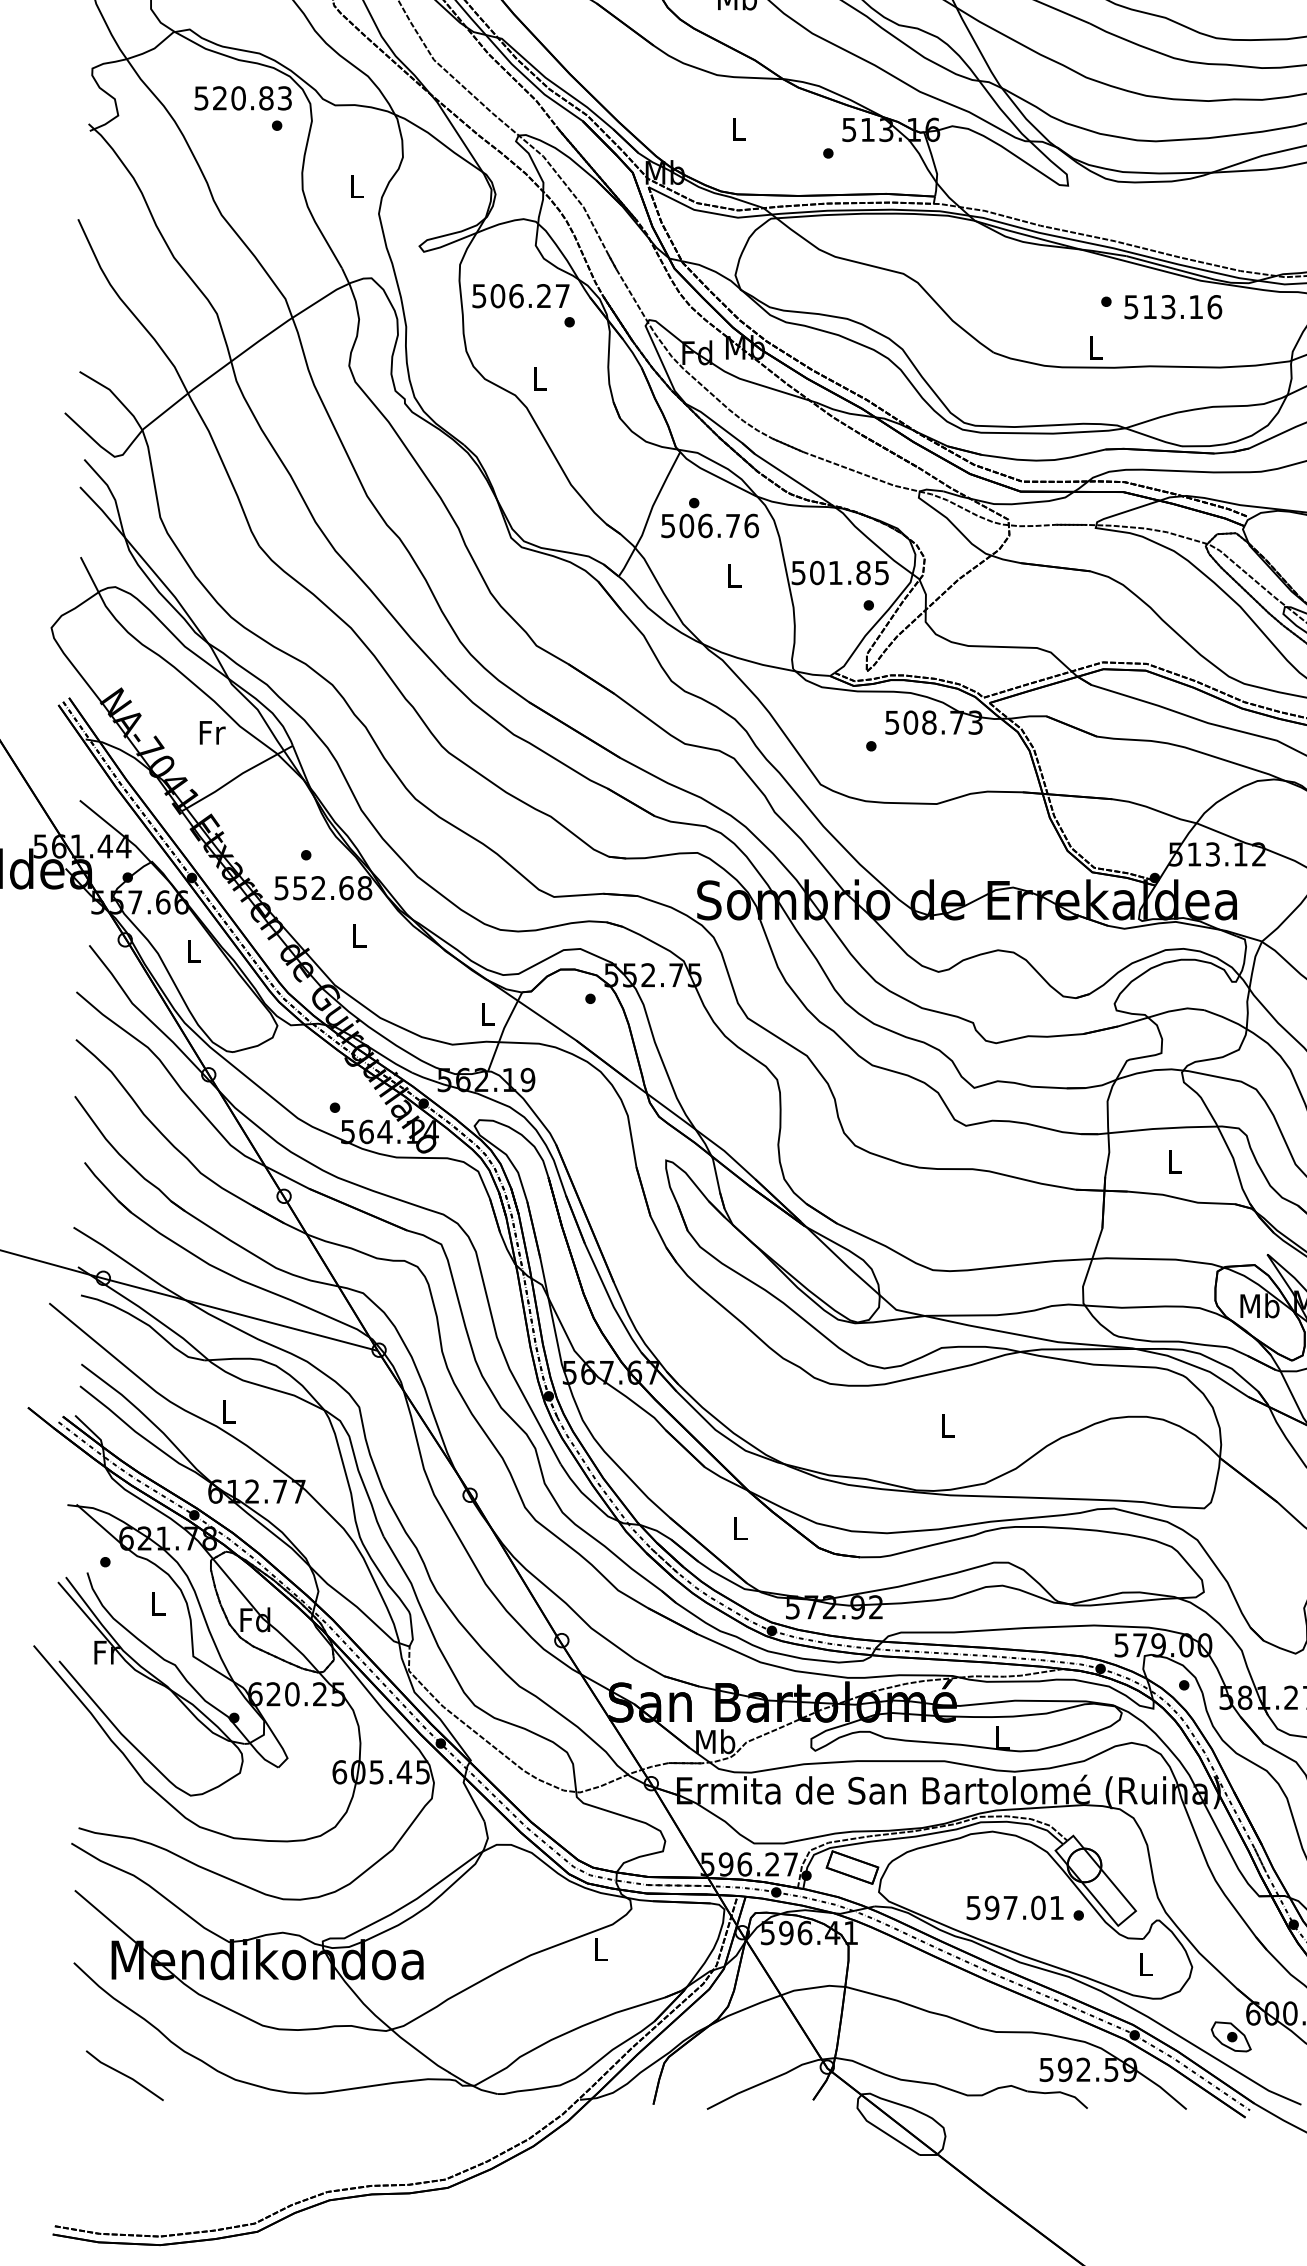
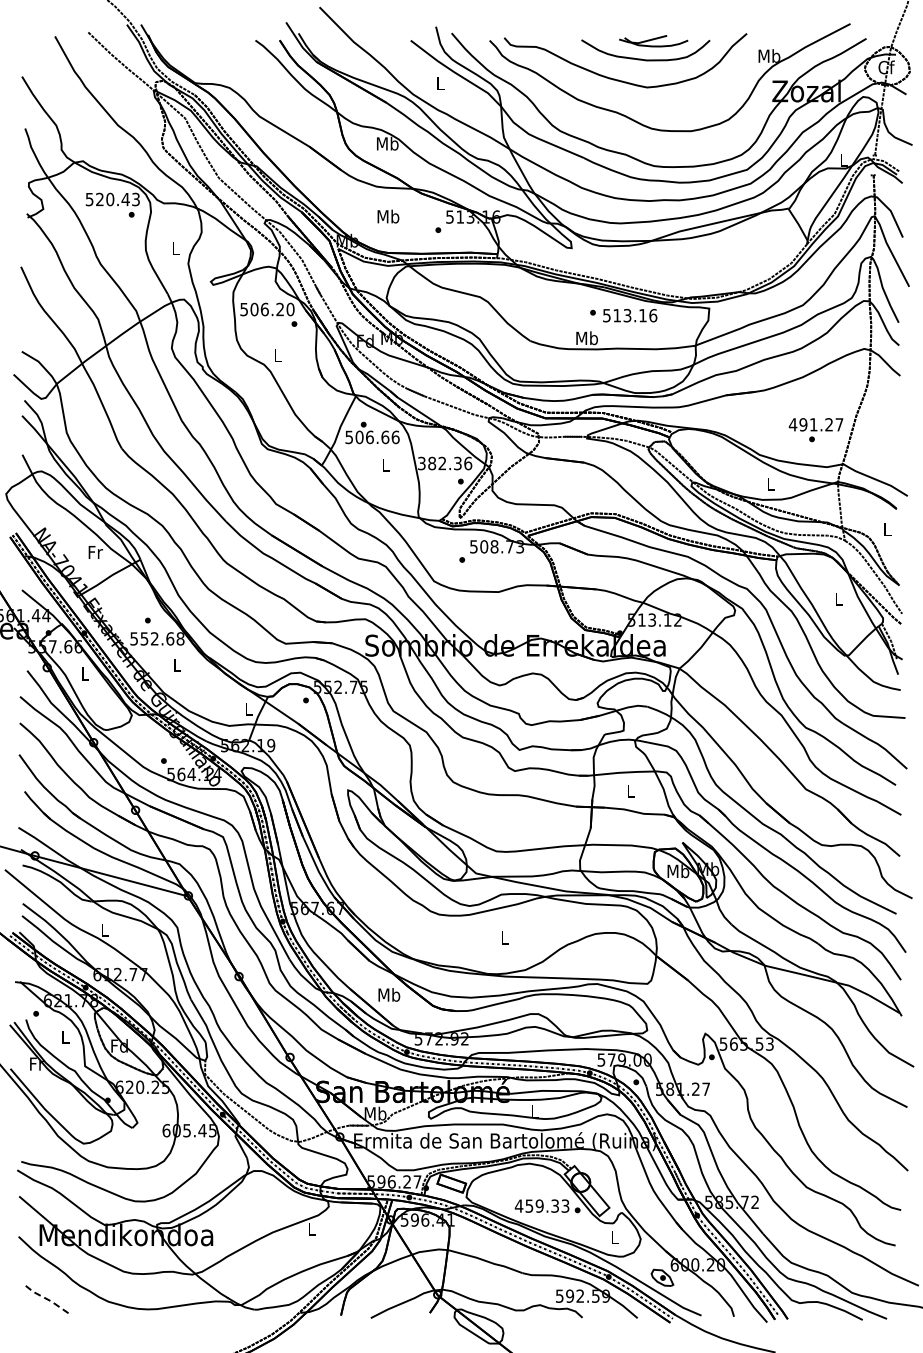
text: (265, 98) -> (125, 199), 520.83 -> 520.43
text: (738, 128) -> (388, 216), L -> Mb
text: (562, 296) -> (290, 309), 506.27 -> 506.20
text: (1094, 348) -> (586, 338), L -> Mb
text: (733, 526) -> (385, 437), 506.76 -> 506.66
text: (841, 572) -> (445, 463), 501.85 -> 382.36
text: (740, 1527) -> (389, 994), L -> Mb
text: (1013, 1906) -> (541, 1205), 597.01 -> 459.33
line: (123, 2073) -> (46, 1298), solid -> dashed

